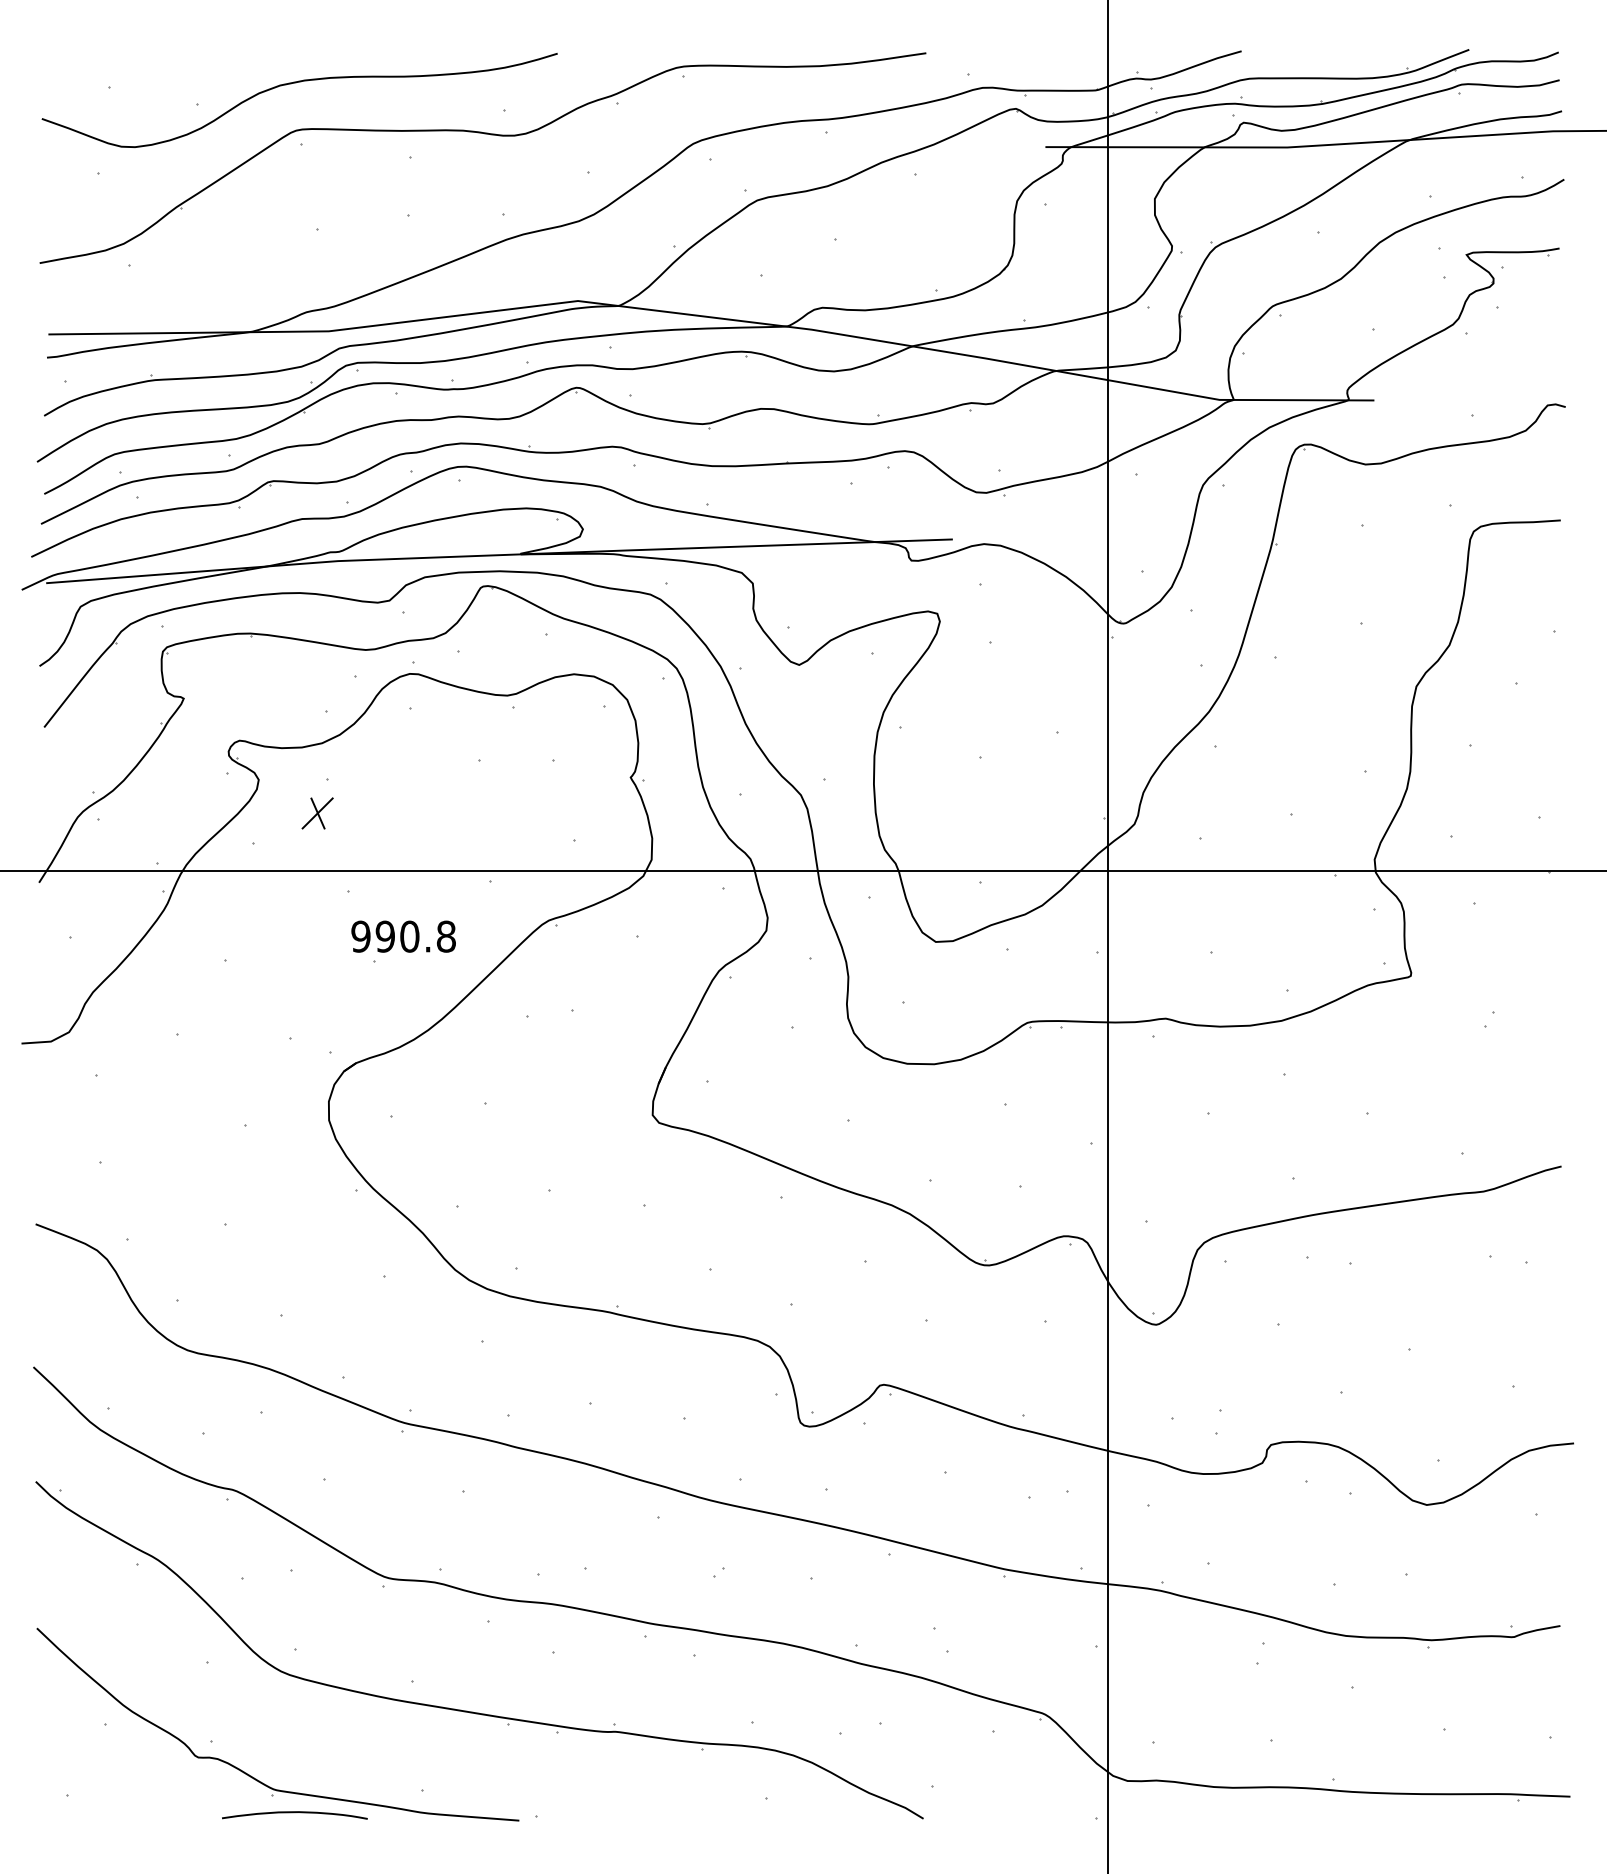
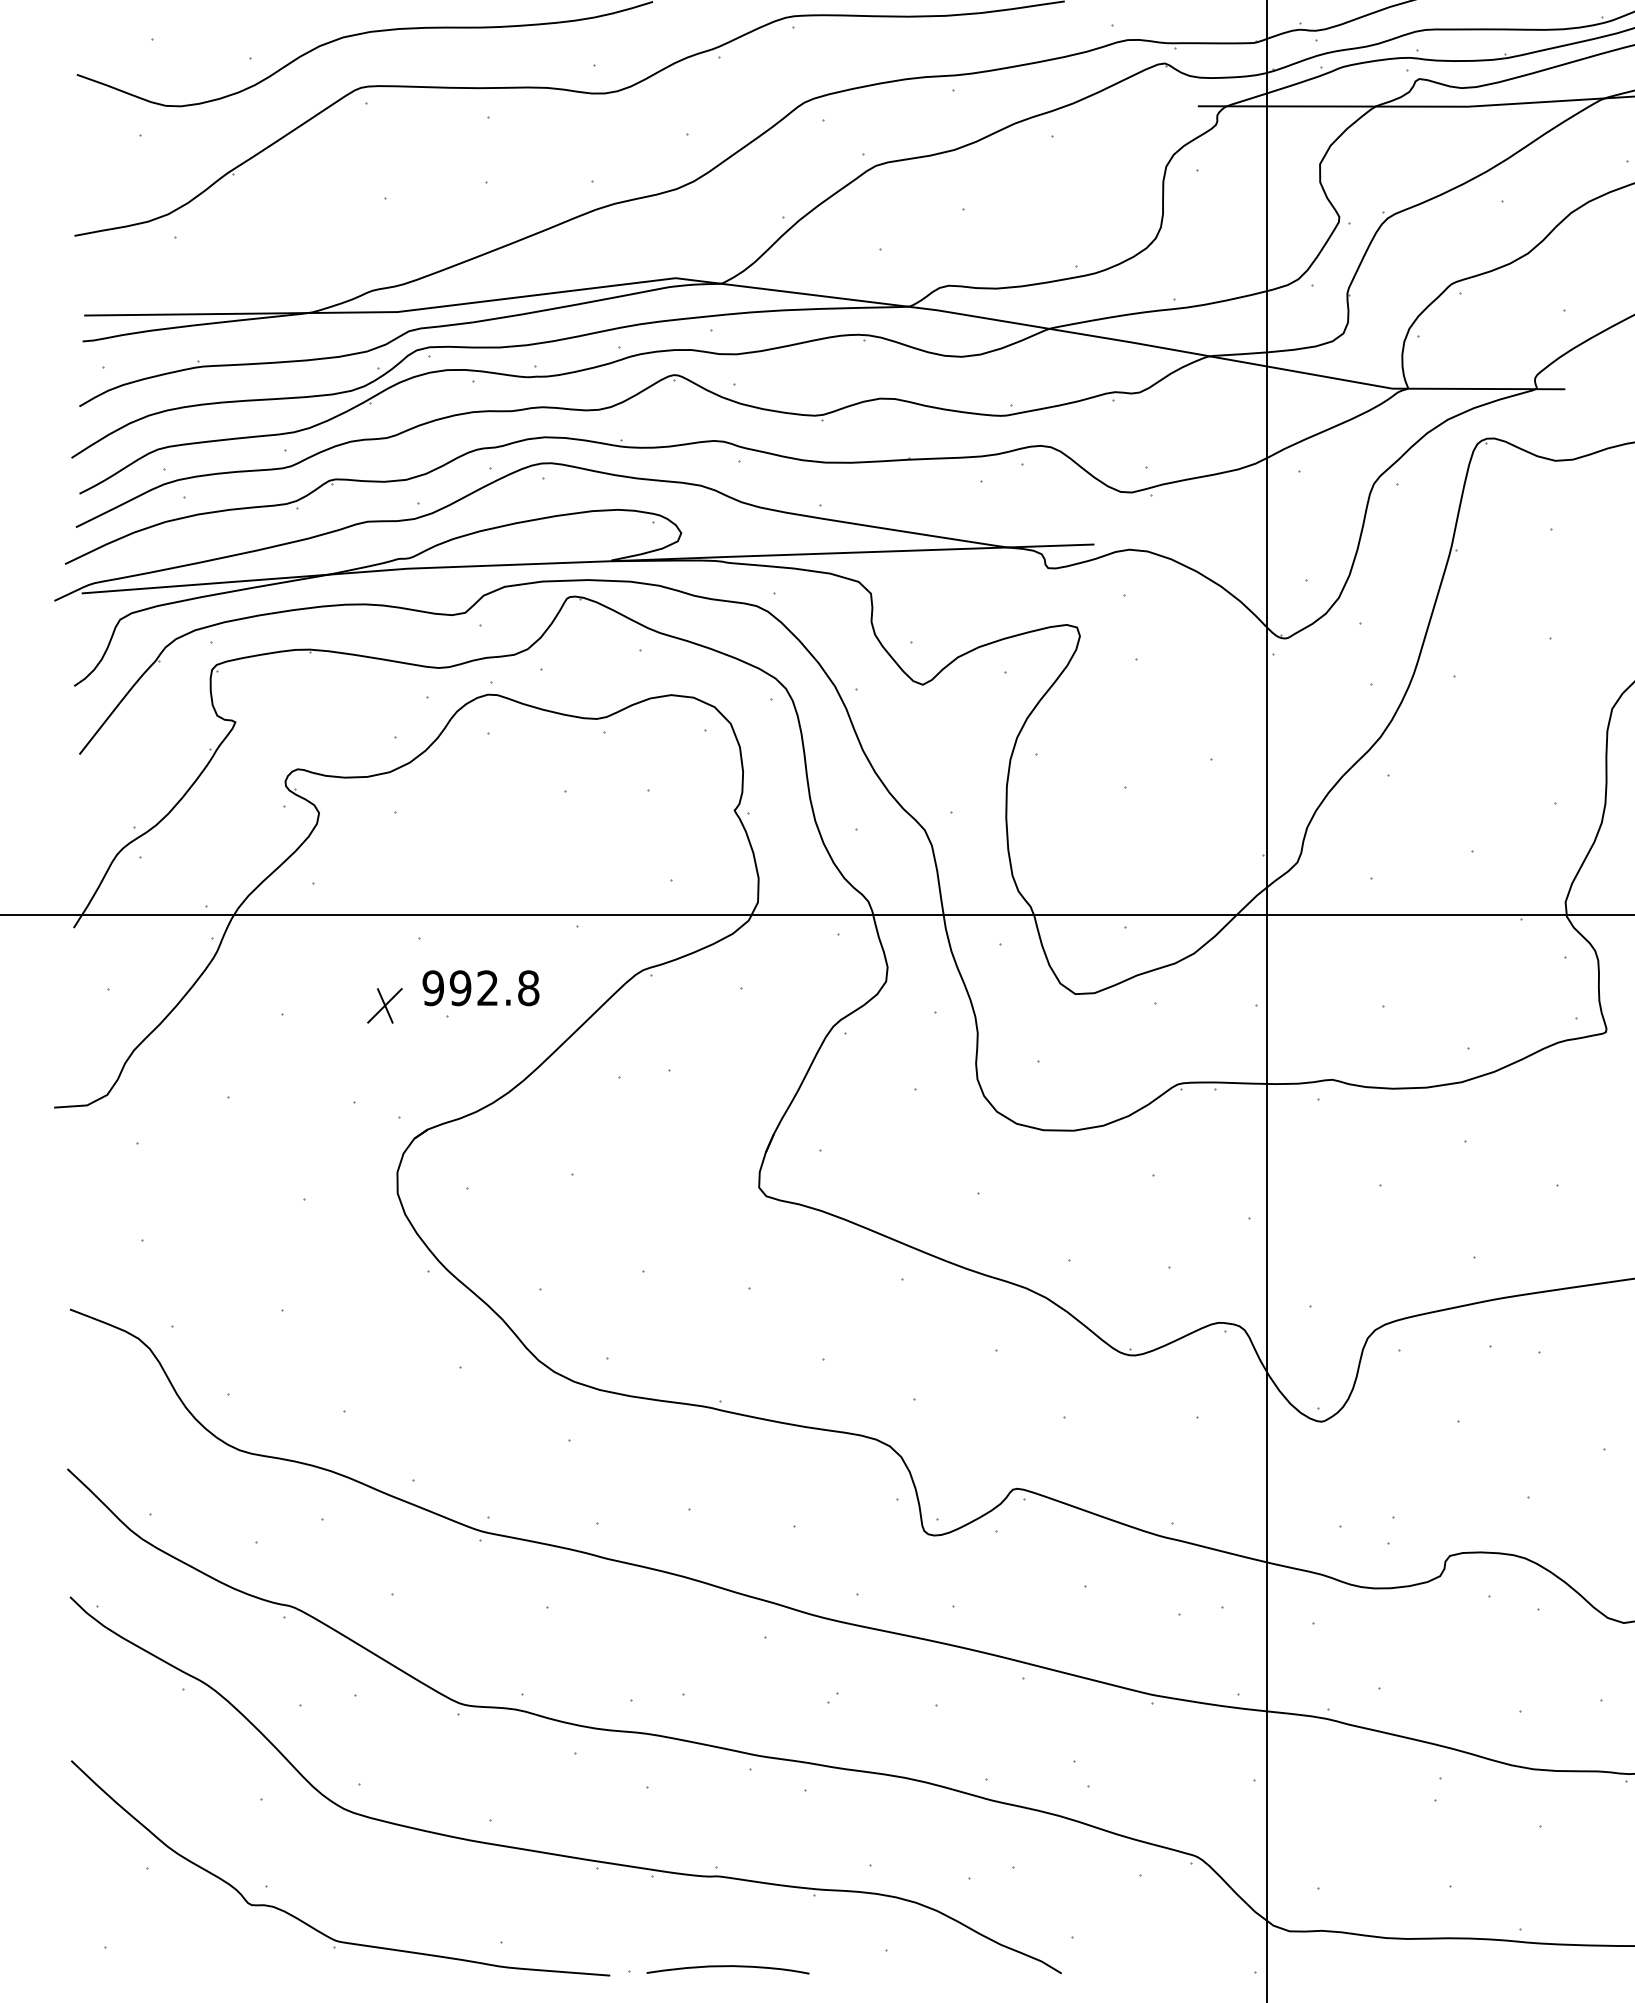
part: (317, 813) -> (384, 1005), moved
text: (409, 936) -> (487, 988), 990.8 -> 992.8
curve: (294, 1813) -> (727, 1967), moved

